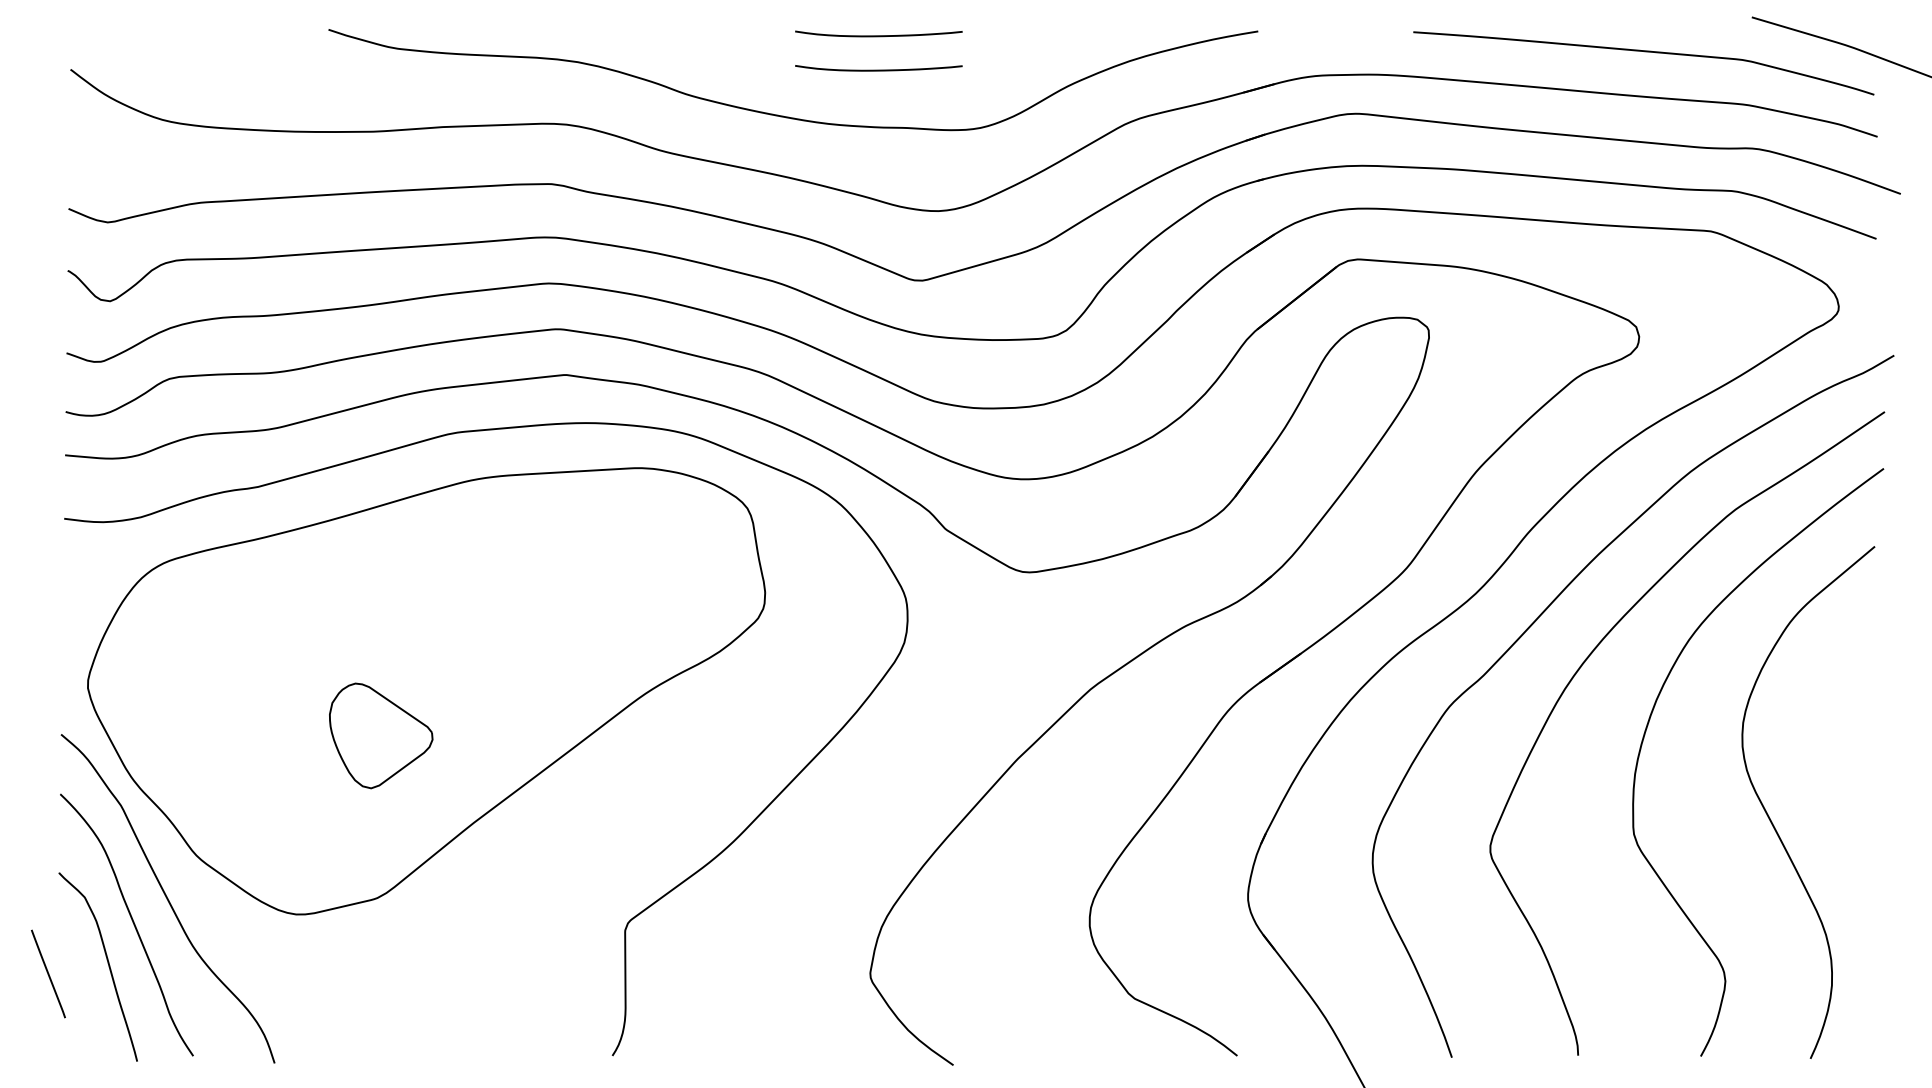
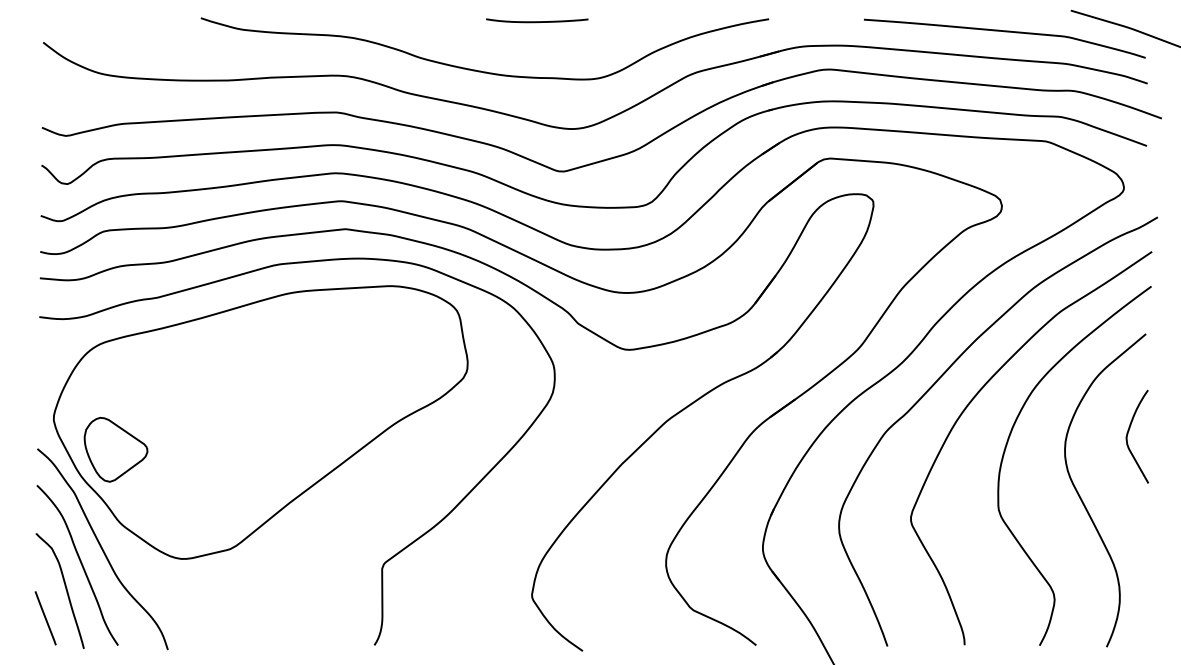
curve: (879, 69) -> (537, 42), removed
curve: (1846, 710) -> (1128, 434), added
part: (380, 735) -> (115, 449), moved
line: (48, 974) -> (45, 618), moved

